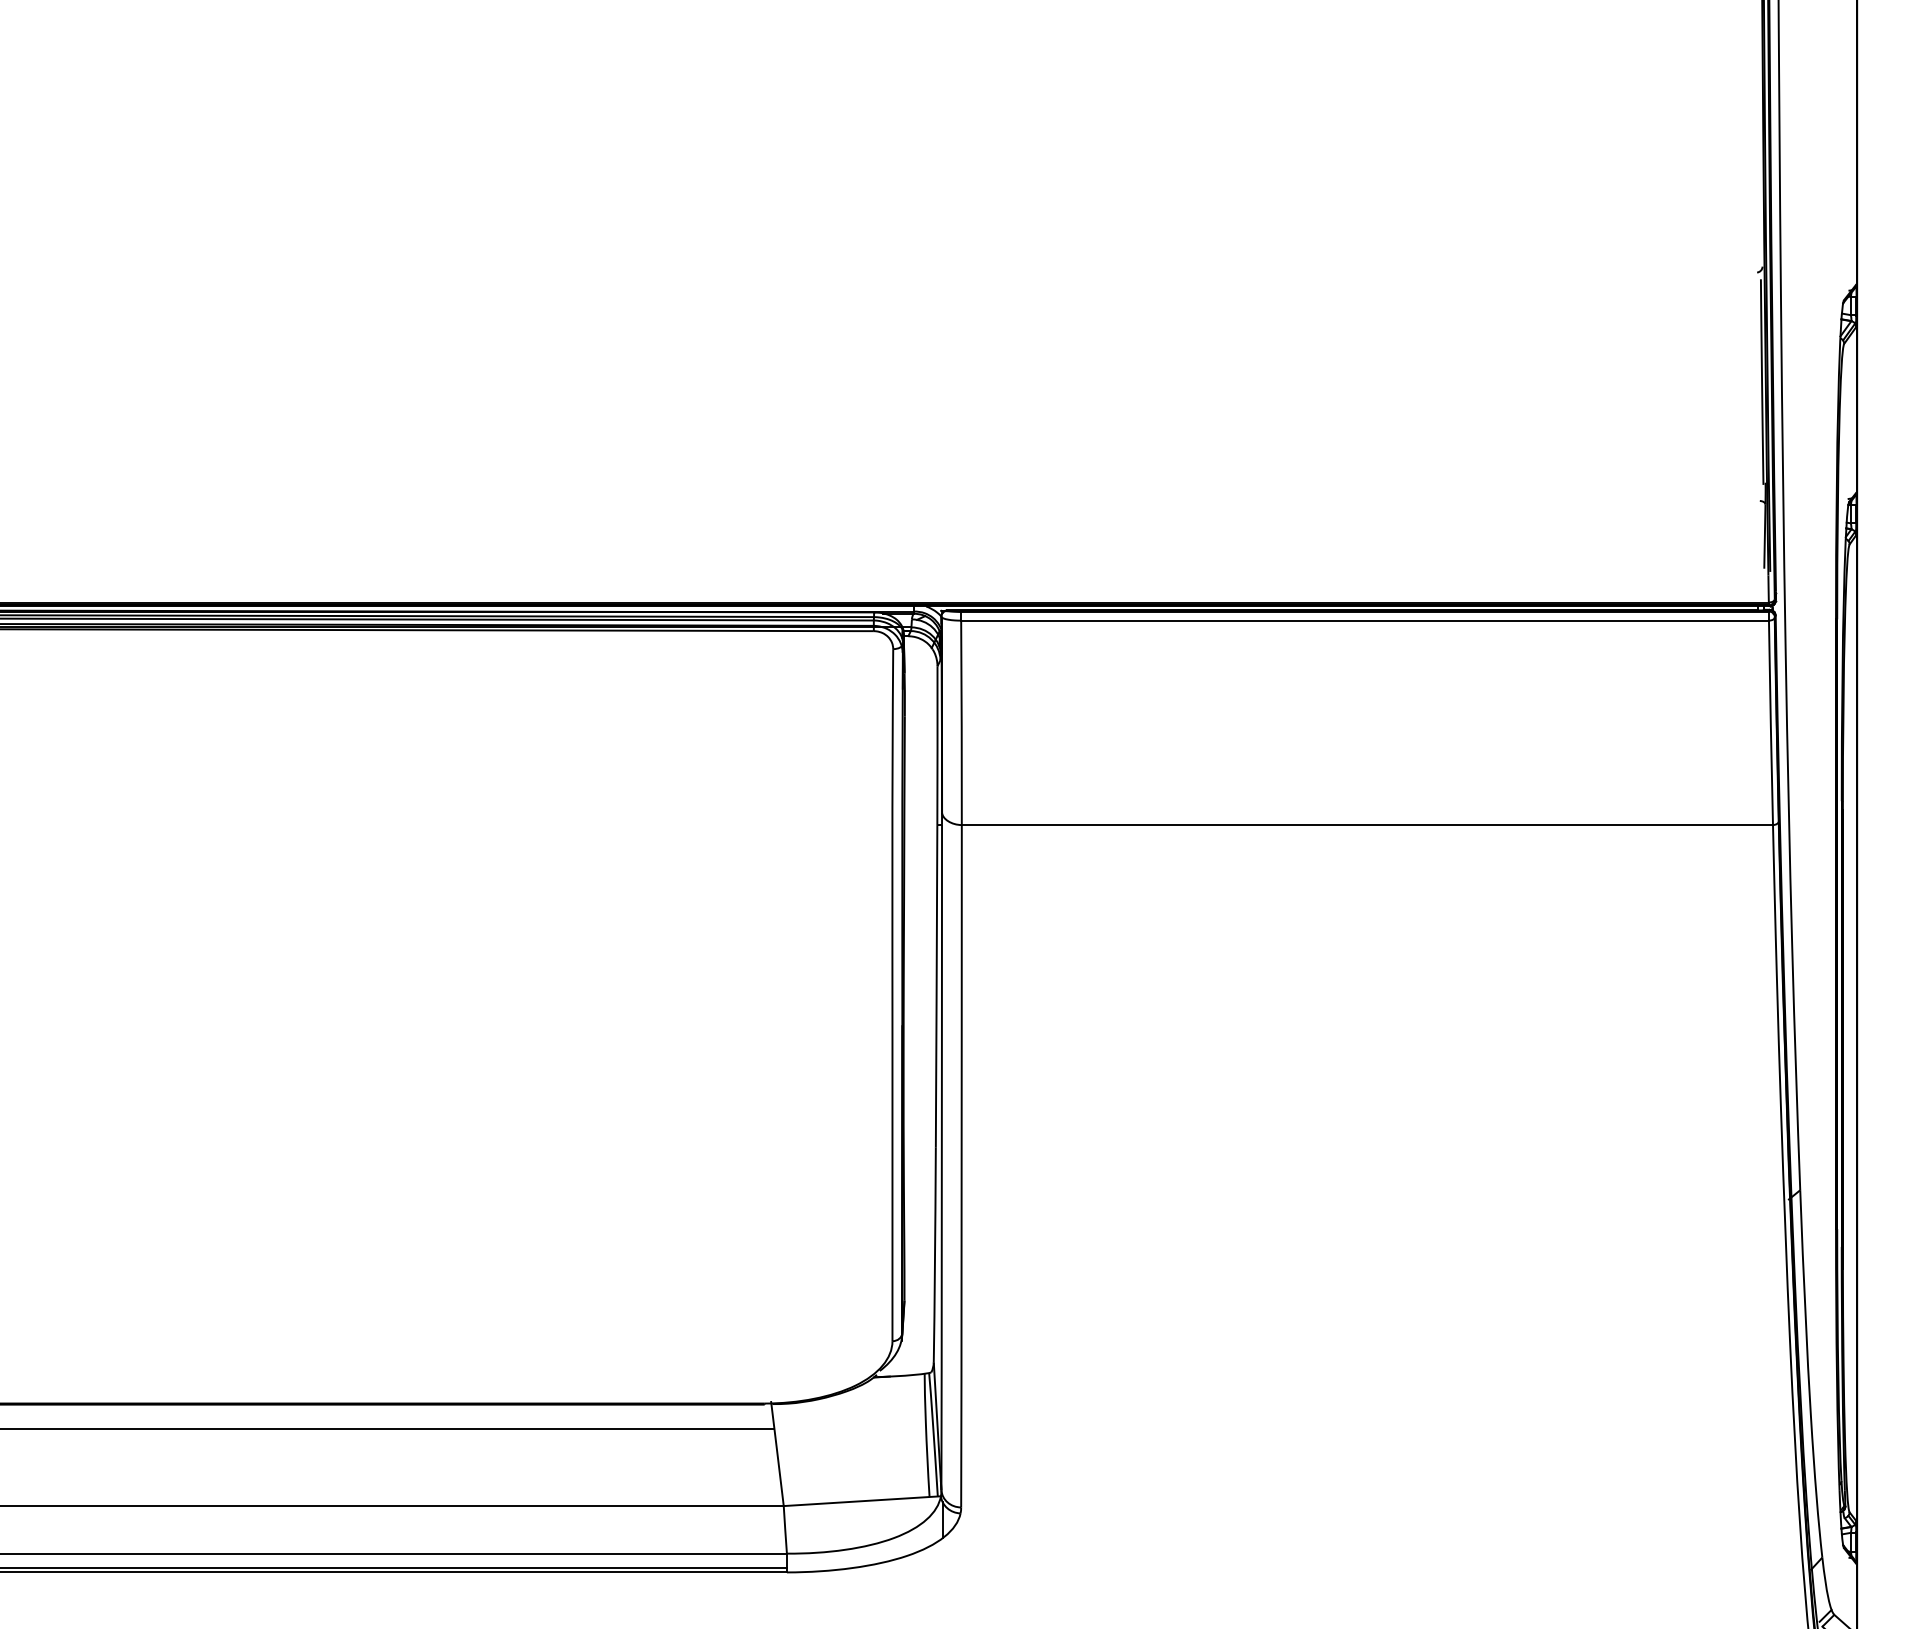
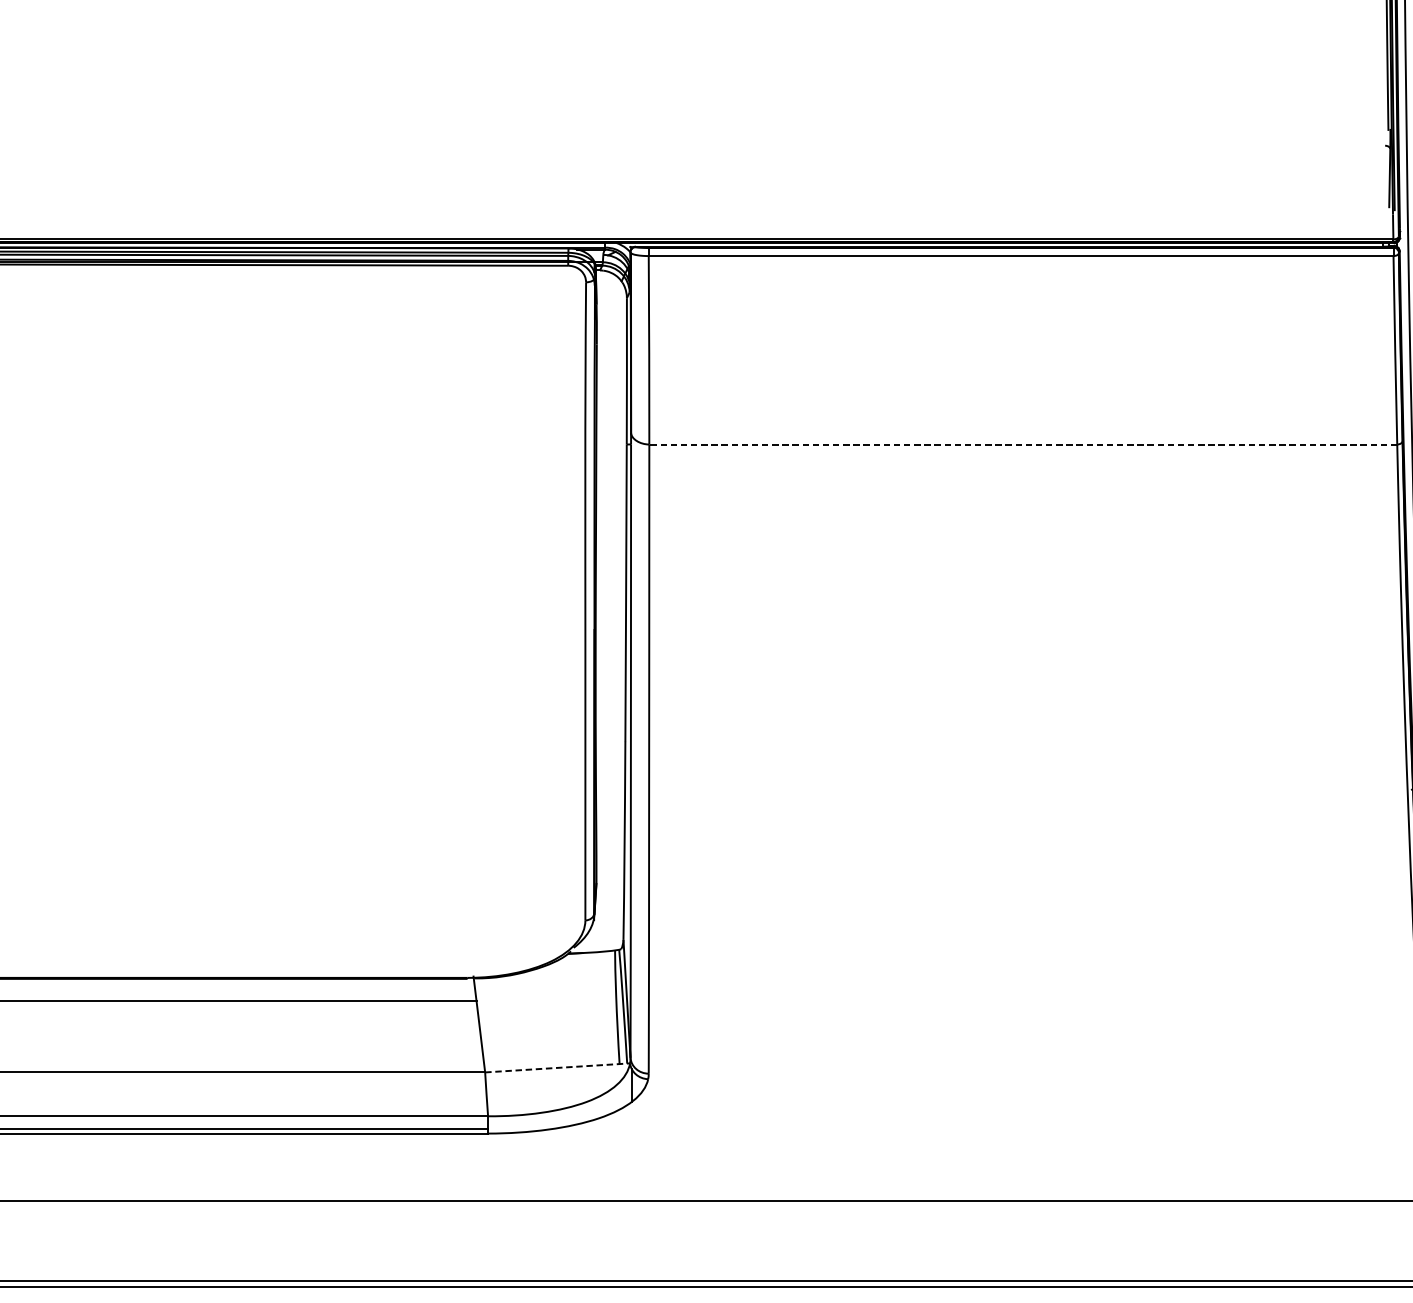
line: (1367, 825) -> (1023, 444), solid -> dashed
line: (862, 1501) -> (557, 1068), solid -> dashed

